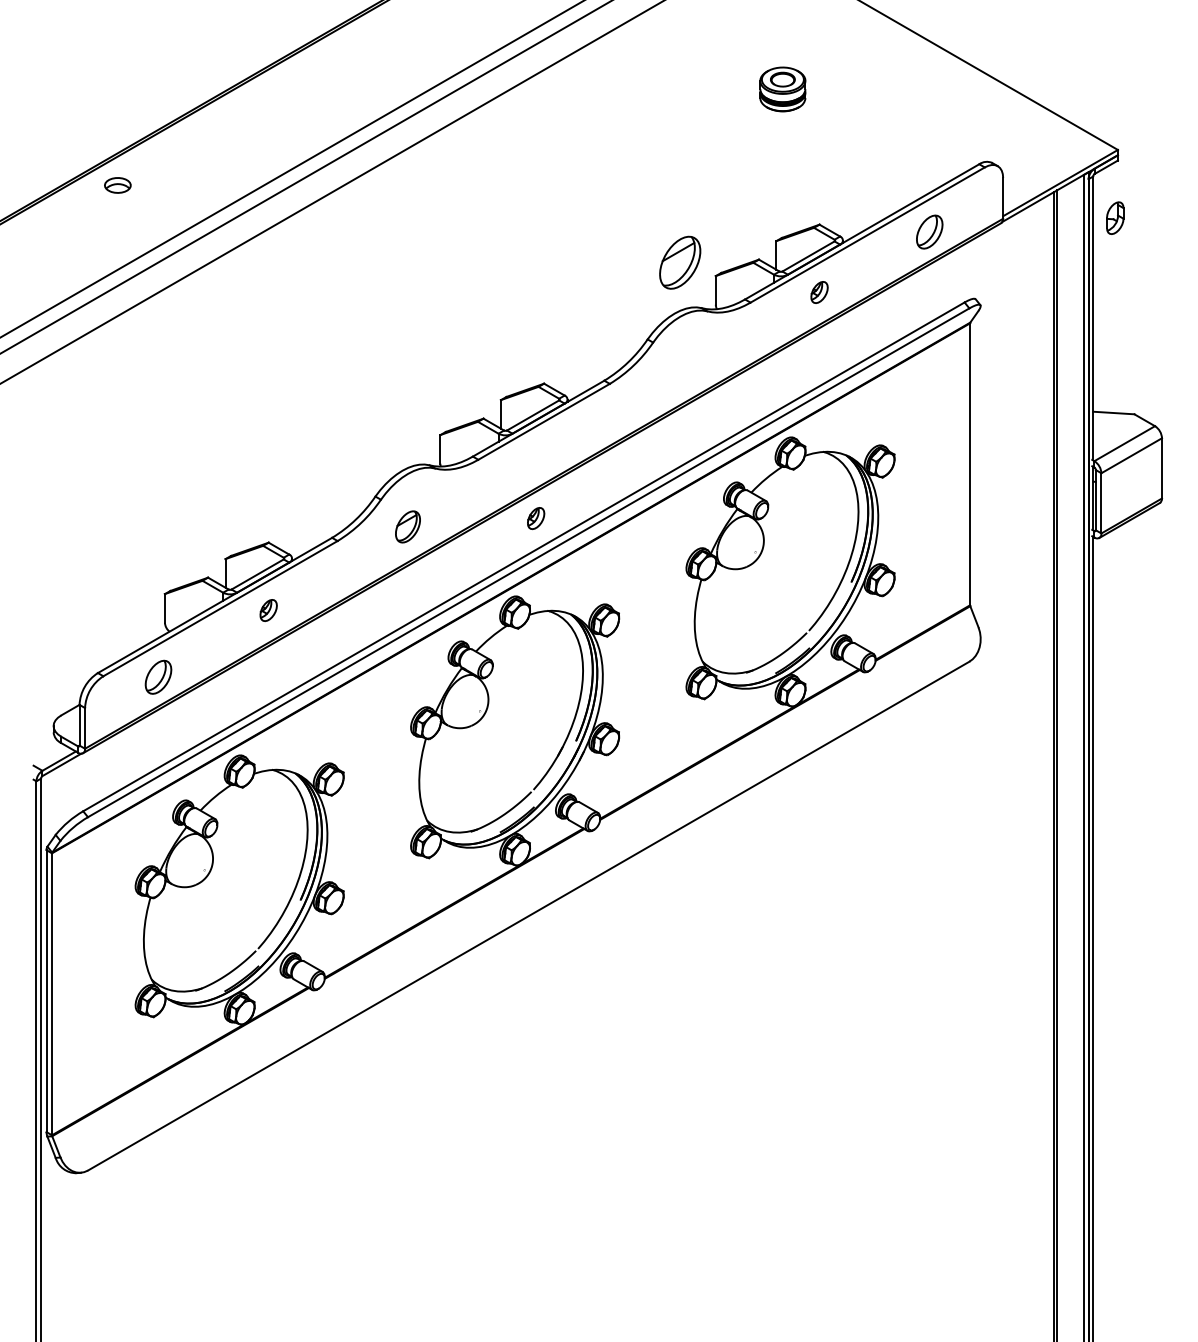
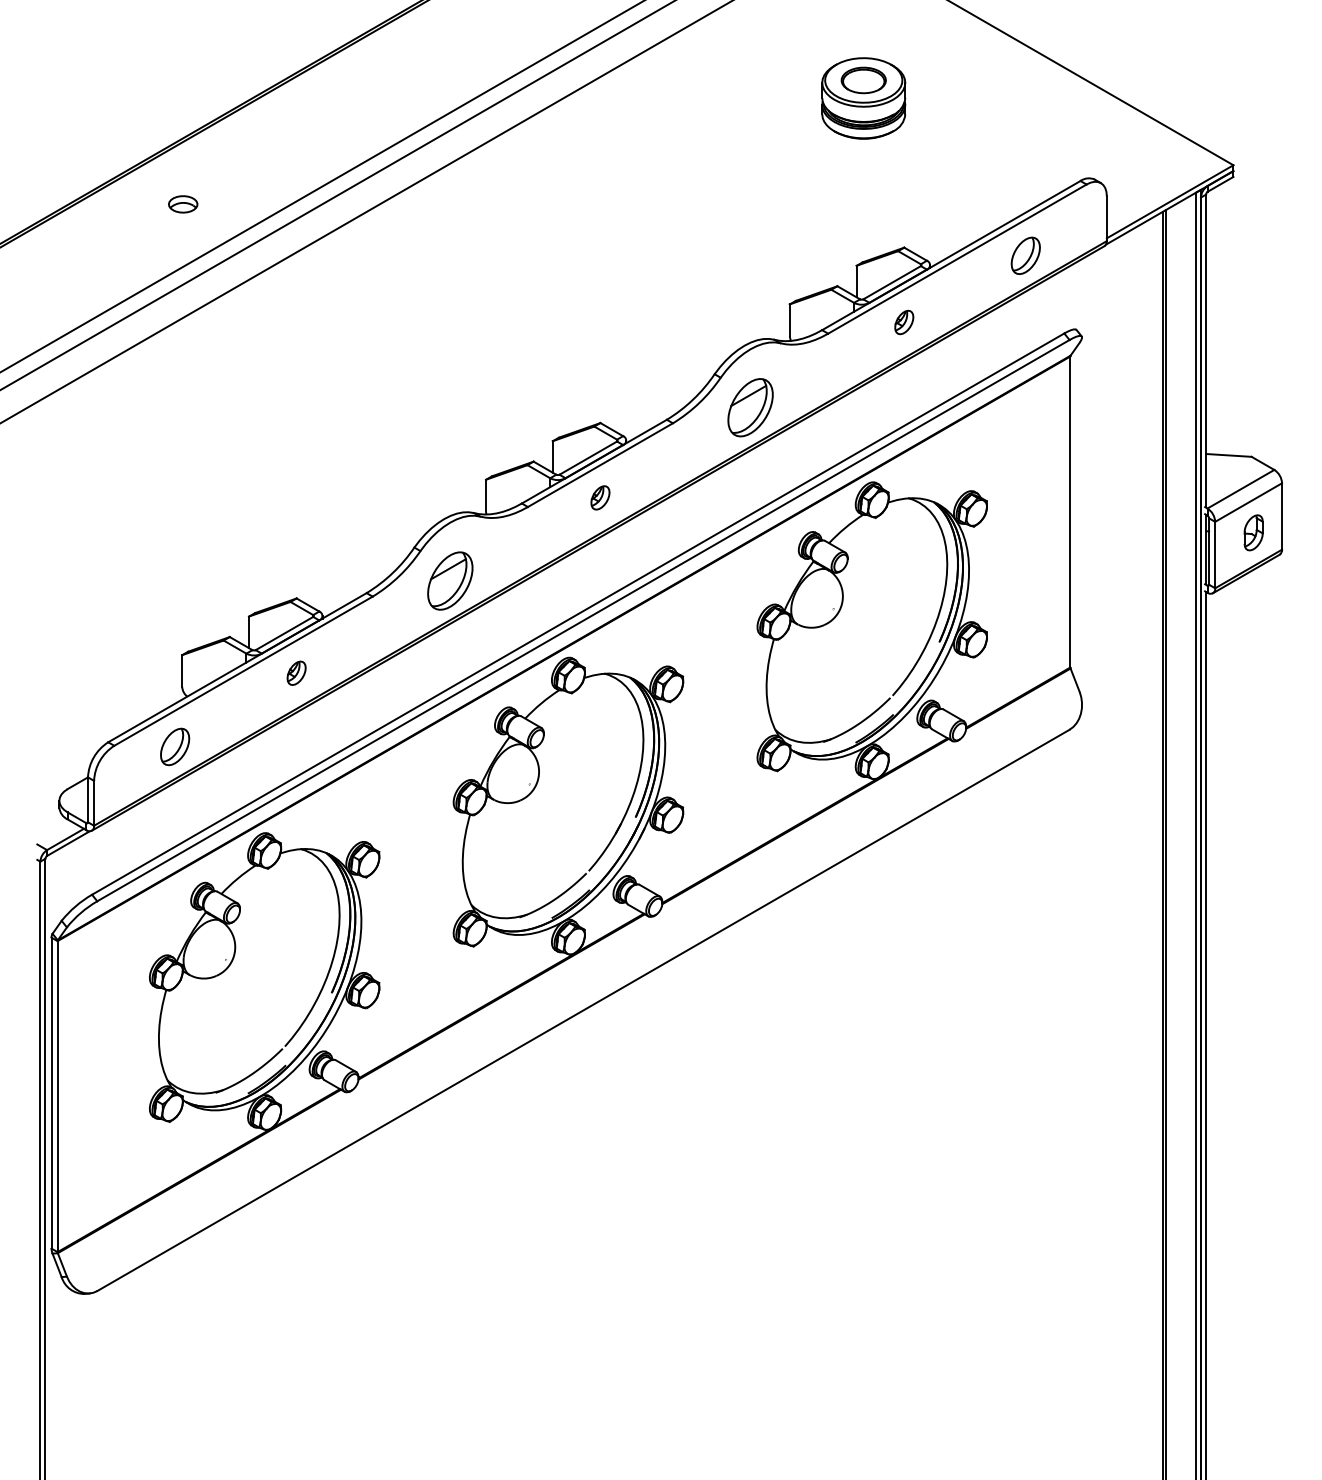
part: (782, 89) -> (863, 98), size x1.67
part: (117, 185) -> (182, 204), moved
part: (1115, 217) -> (1253, 532), moved
part: (680, 262) -> (750, 407), moved
part: (536, 518) -> (600, 497), moved
part: (407, 526) -> (449, 580), size x1.67

